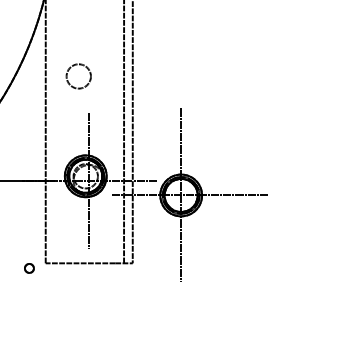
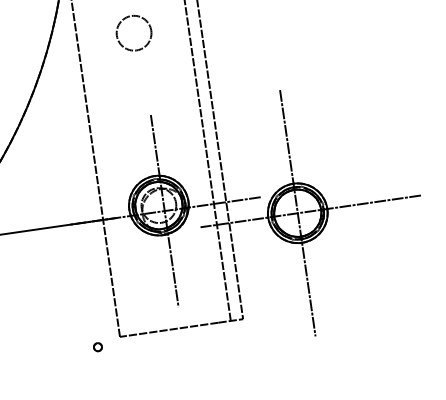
circle: (78, 76) -> (133, 33), moved
part: (29, 267) -> (97, 346), size x0.62

